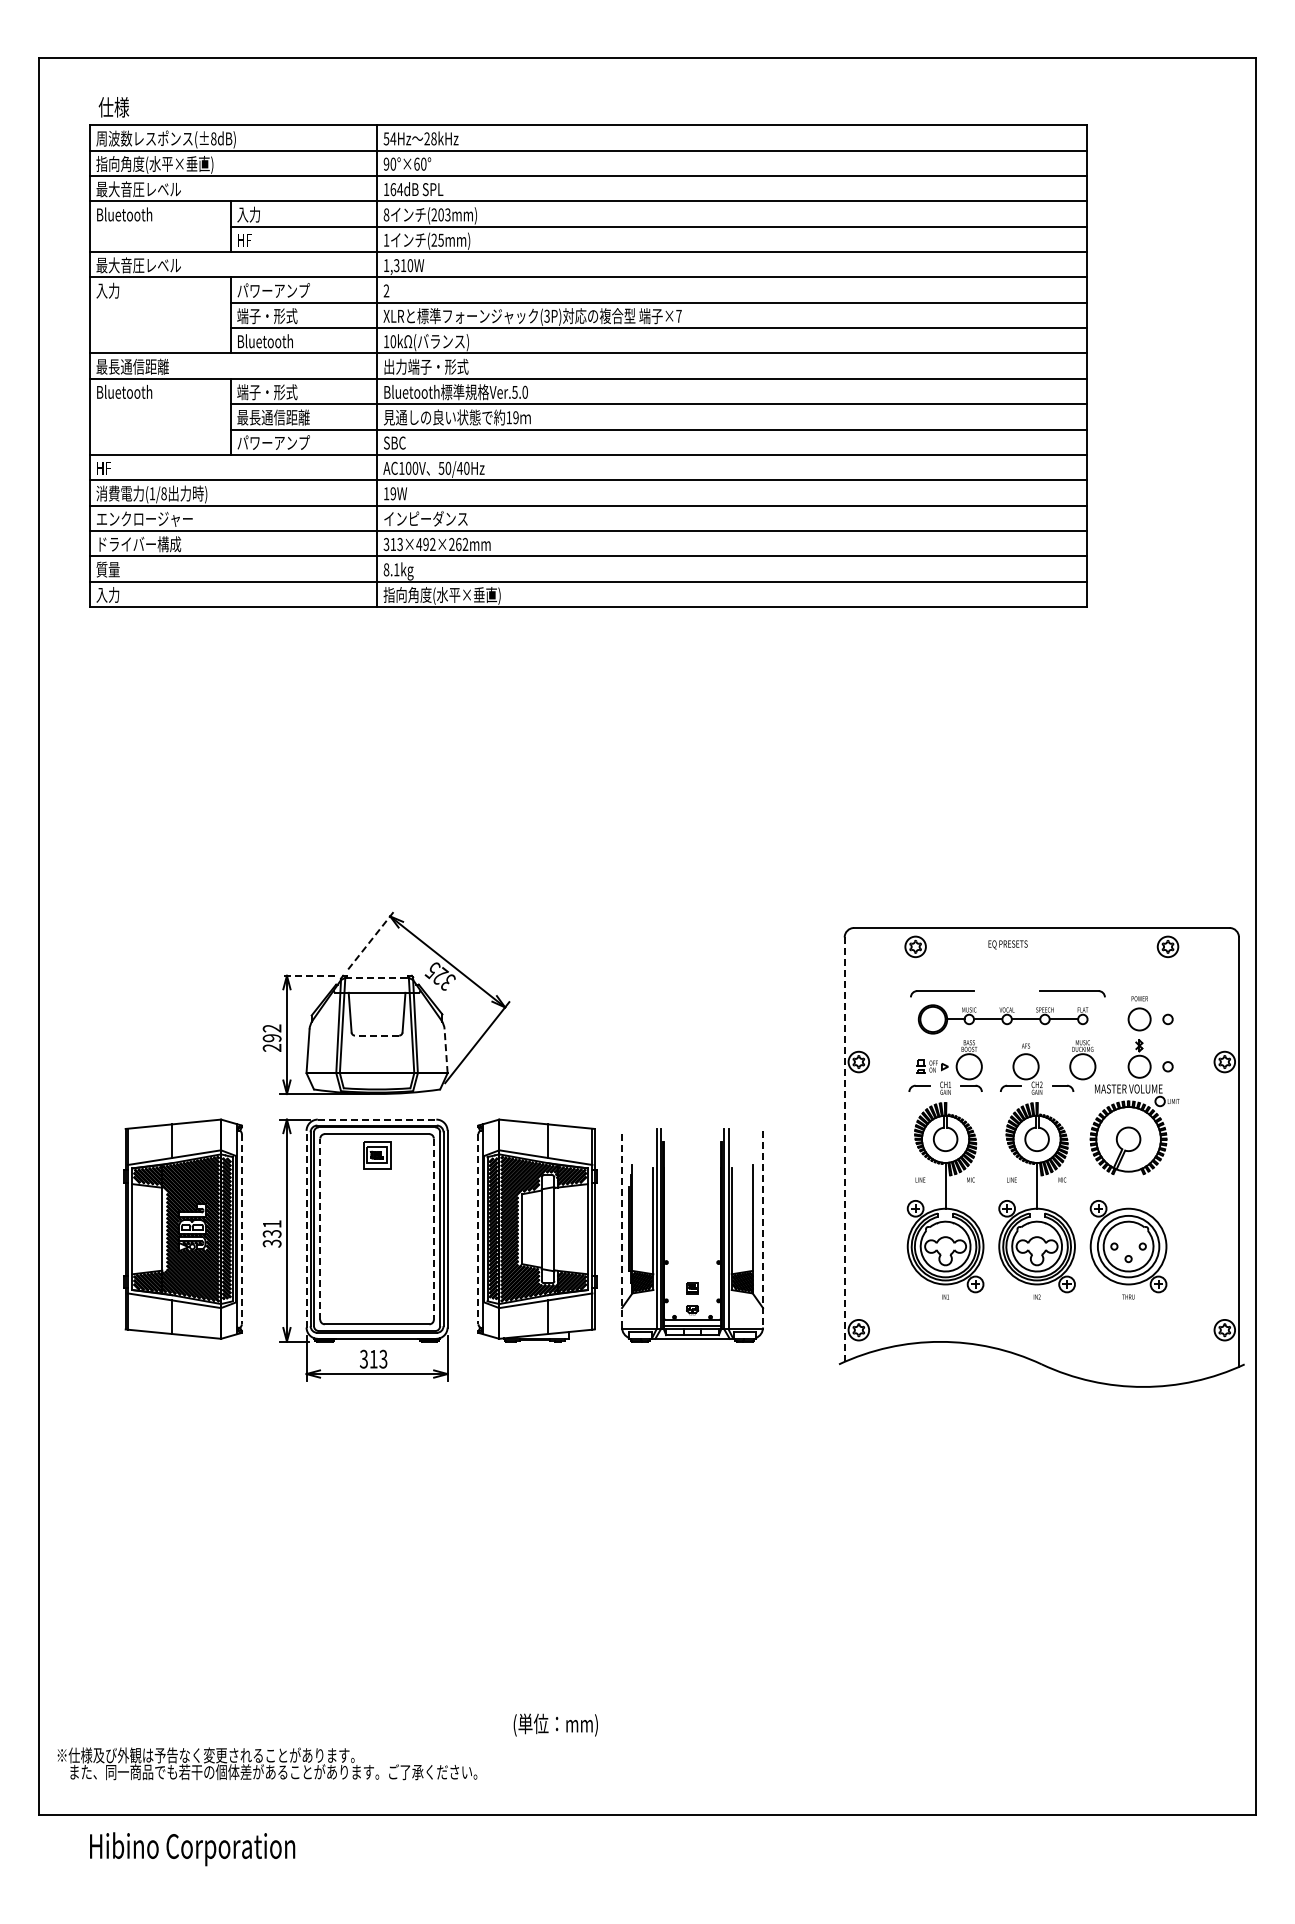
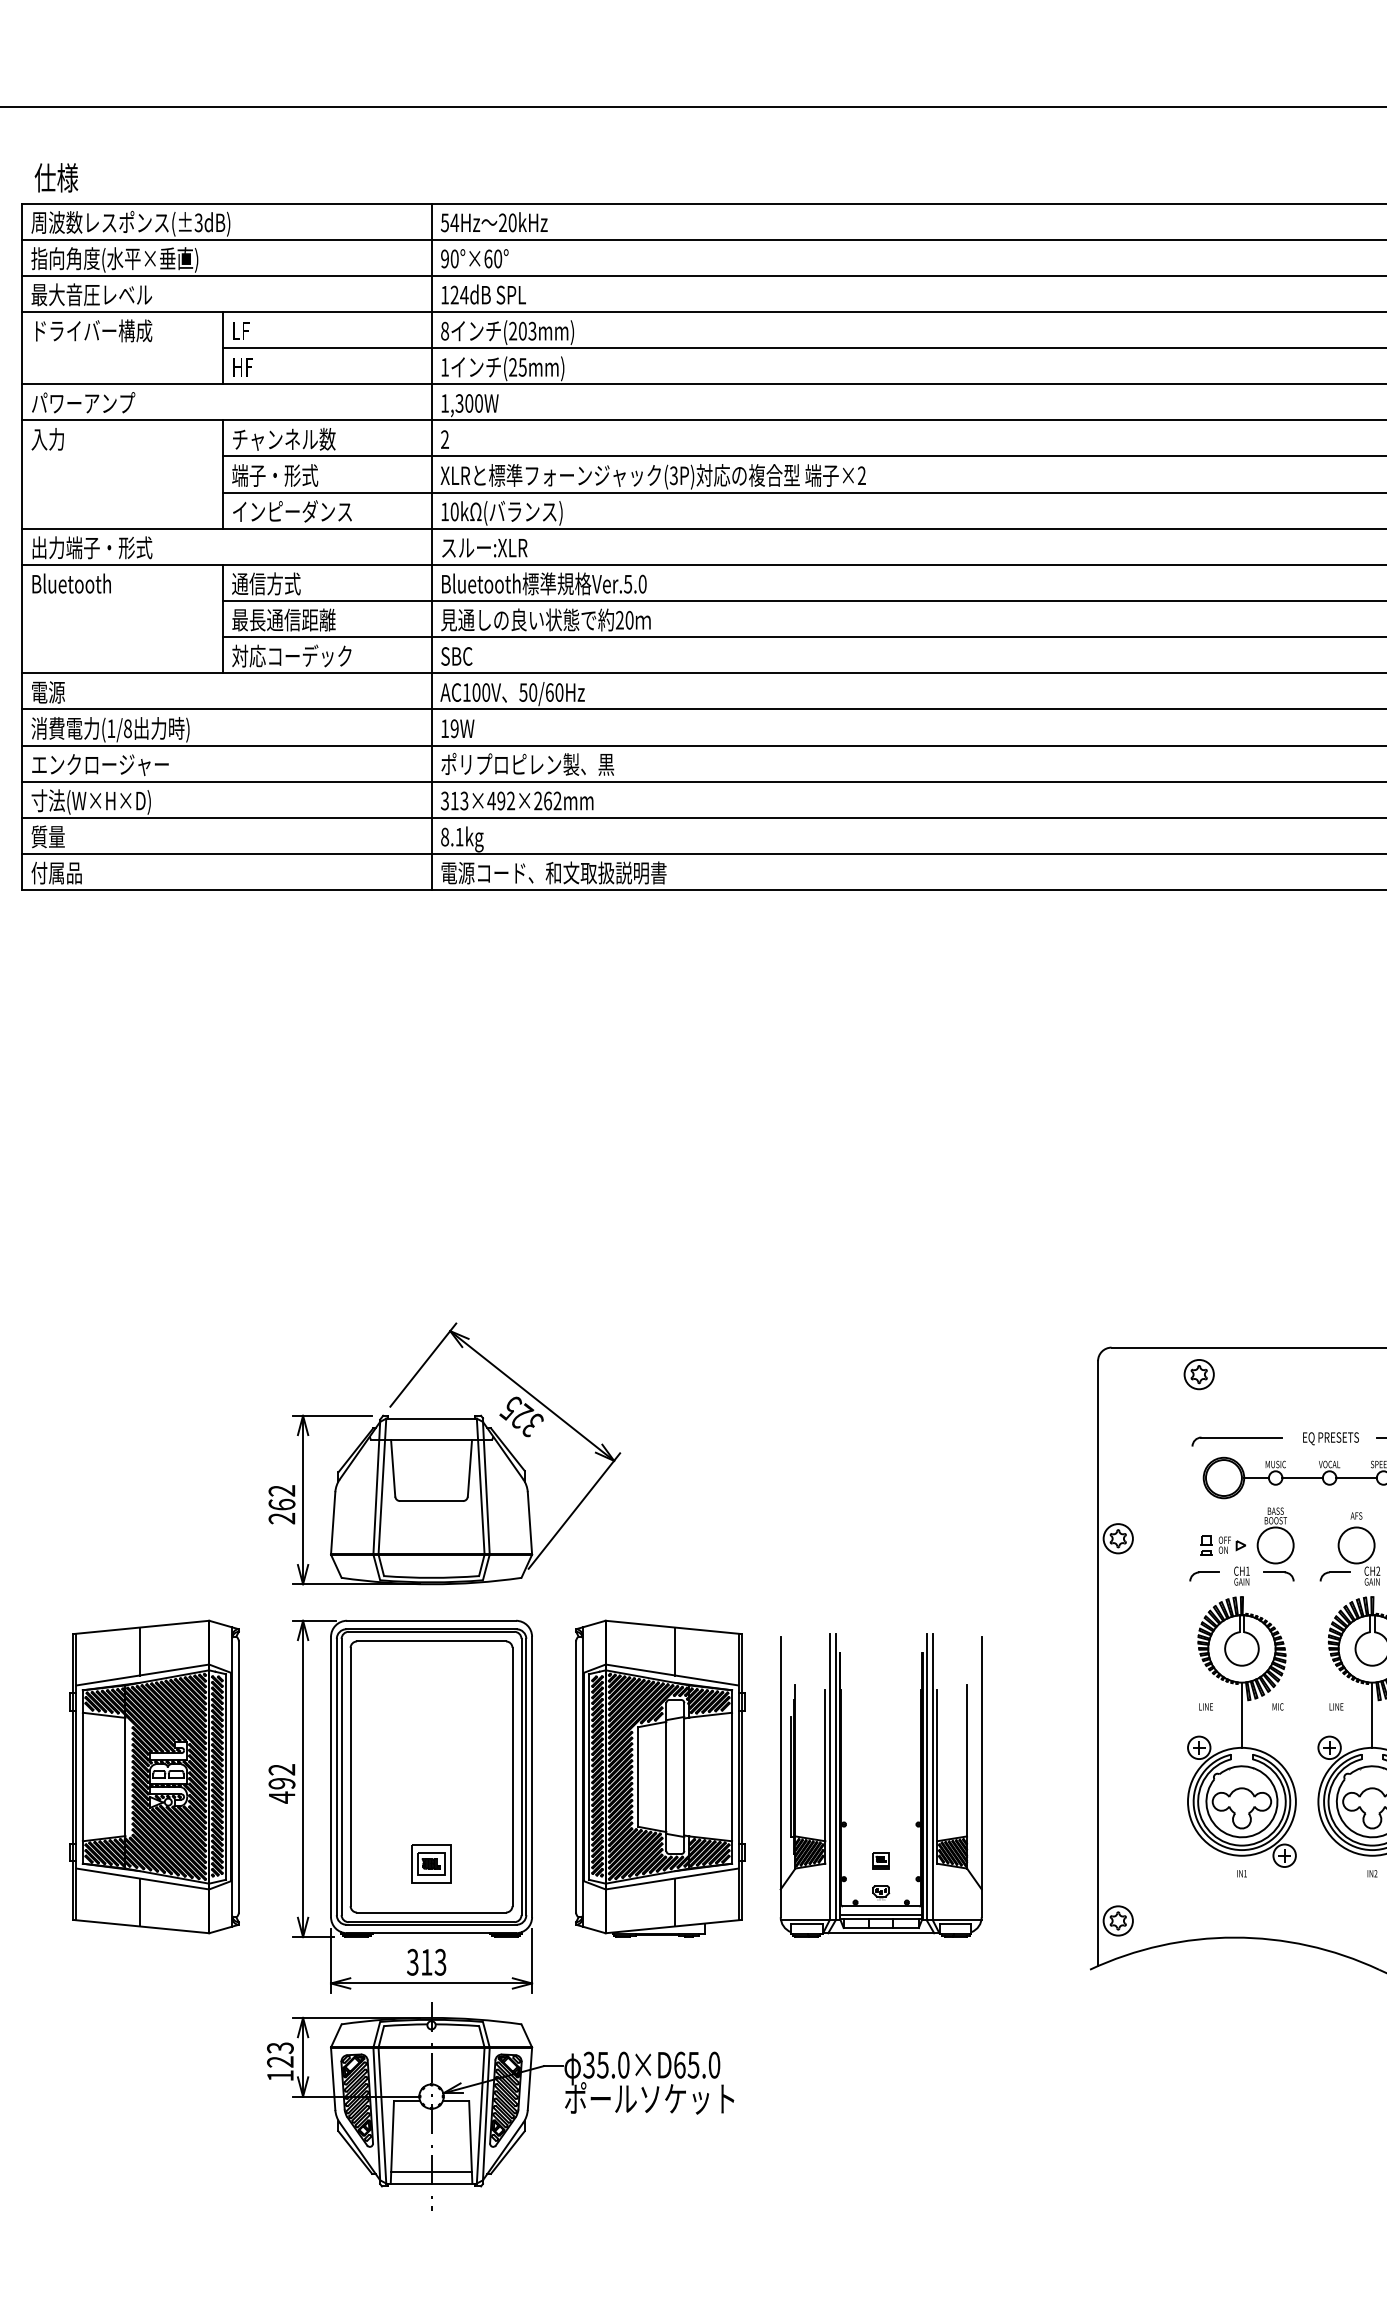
text: (213, 138) -> (198, 222), (±8dB) -> (±3dB)
text: (433, 139) -> (511, 223), 28kHz -> 20kHz
text: (393, 189) -> (454, 295), 164dB -> 124dB
text: (139, 214) -> (92, 330), Bluetooth -> ドライバー構成
text: (248, 214) -> (248, 330), 入力 -> LF
text: (138, 265) -> (91, 403), 最大音圧レベル -> パワーアンプ
text: (403, 265) -> (469, 403), 1,310W -> 1,300W
text: (273, 290) -> (283, 438), パワーアンプ -> チャンネル数
text: (678, 315) -> (861, 474), ×7 -> ×2
text: (279, 341) -> (292, 511), Bluetooth -> インピーダンス
text: (138, 366) -> (91, 547), 最長通信距離 -> 出力端子・形式
text: (426, 366) -> (501, 547), 出力端子・形式 -> スルー:XLR
text: (267, 392) -> (275, 584), 端子・形式 -> 通信方式
text: (512, 417) -> (624, 619), 19 -> 20
text: (278, 442) -> (291, 655), パワーアンプ -> 対応コーデック
text: (459, 467) -> (549, 691), 50/40Hz -> 50/60Hz
text: (107, 468) -> (47, 692), HF -> 電源
text: (444, 518) -> (527, 763), インピーダンス -> ポリプロピレン製、黒
text: (138, 545) -> (91, 802), ドライバー構成 -> 寸法(W×H×D)
text: (113, 594) -> (55, 872), 入力 -> 付属品
text: (462, 595) -> (553, 873), 指向角度(水平×垂直) -> 電源コード、和文取扱説明書
line: (371, 939) -> (423, 1364), dashed -> solid
text: (1007, 944) -> (1330, 1438), moved
line: (307, 975) -> (332, 1415), dashed -> solid
line: (377, 977) -> (432, 1418), dashed -> solid
line: (376, 1035) -> (430, 1500), dashed -> solid
text: (271, 1038) -> (281, 1505), 292 -> 262
line: (446, 1051) -> (530, 1523), dashed -> solid
line: (377, 1119) -> (432, 1620), dashed -> solid
line: (844, 1149) -> (1097, 1663), dashed -> solid
part: (377, 1155) -> (432, 1864), moved
line: (306, 1228) -> (330, 1775), dashed -> solid
line: (622, 1228) -> (781, 1775), dashed -> solid
line: (241, 1229) -> (238, 1777), dashed -> solid
line: (320, 1229) -> (350, 1777), dashed -> solid
line: (433, 1229) -> (511, 1777), dashed -> solid
line: (478, 1229) -> (576, 1777), dashed -> solid
line: (763, 1229) -> (982, 1777), dashed -> solid
text: (271, 1234) -> (281, 1784), 331 -> 492
part: (425, 1459) -> (500, 2105), added

